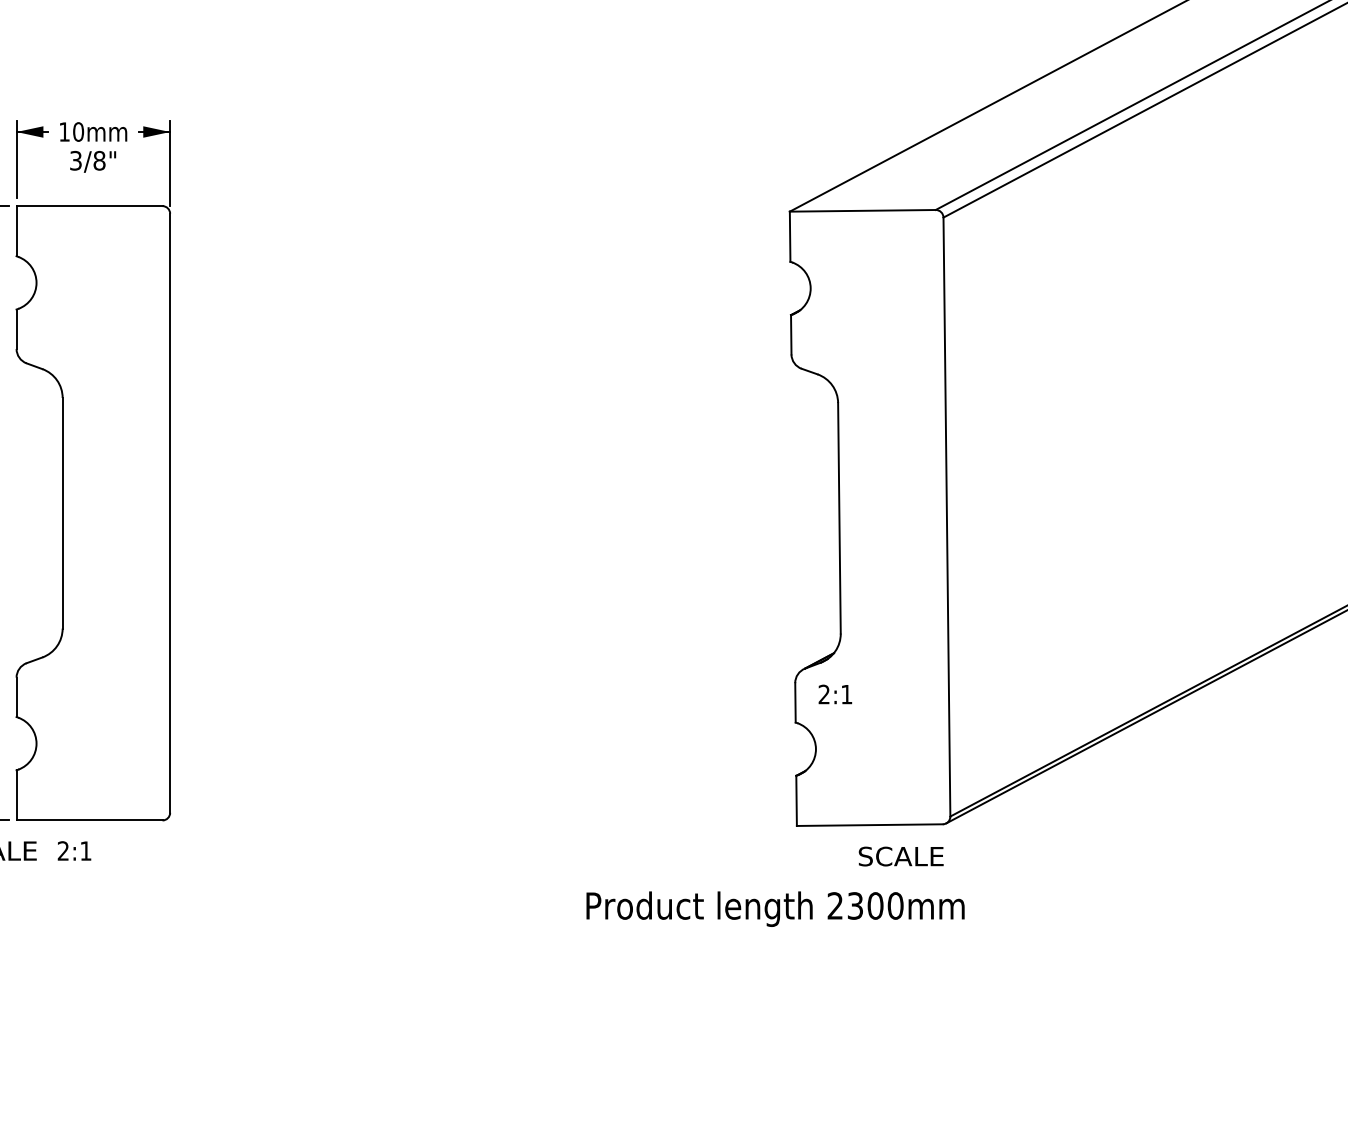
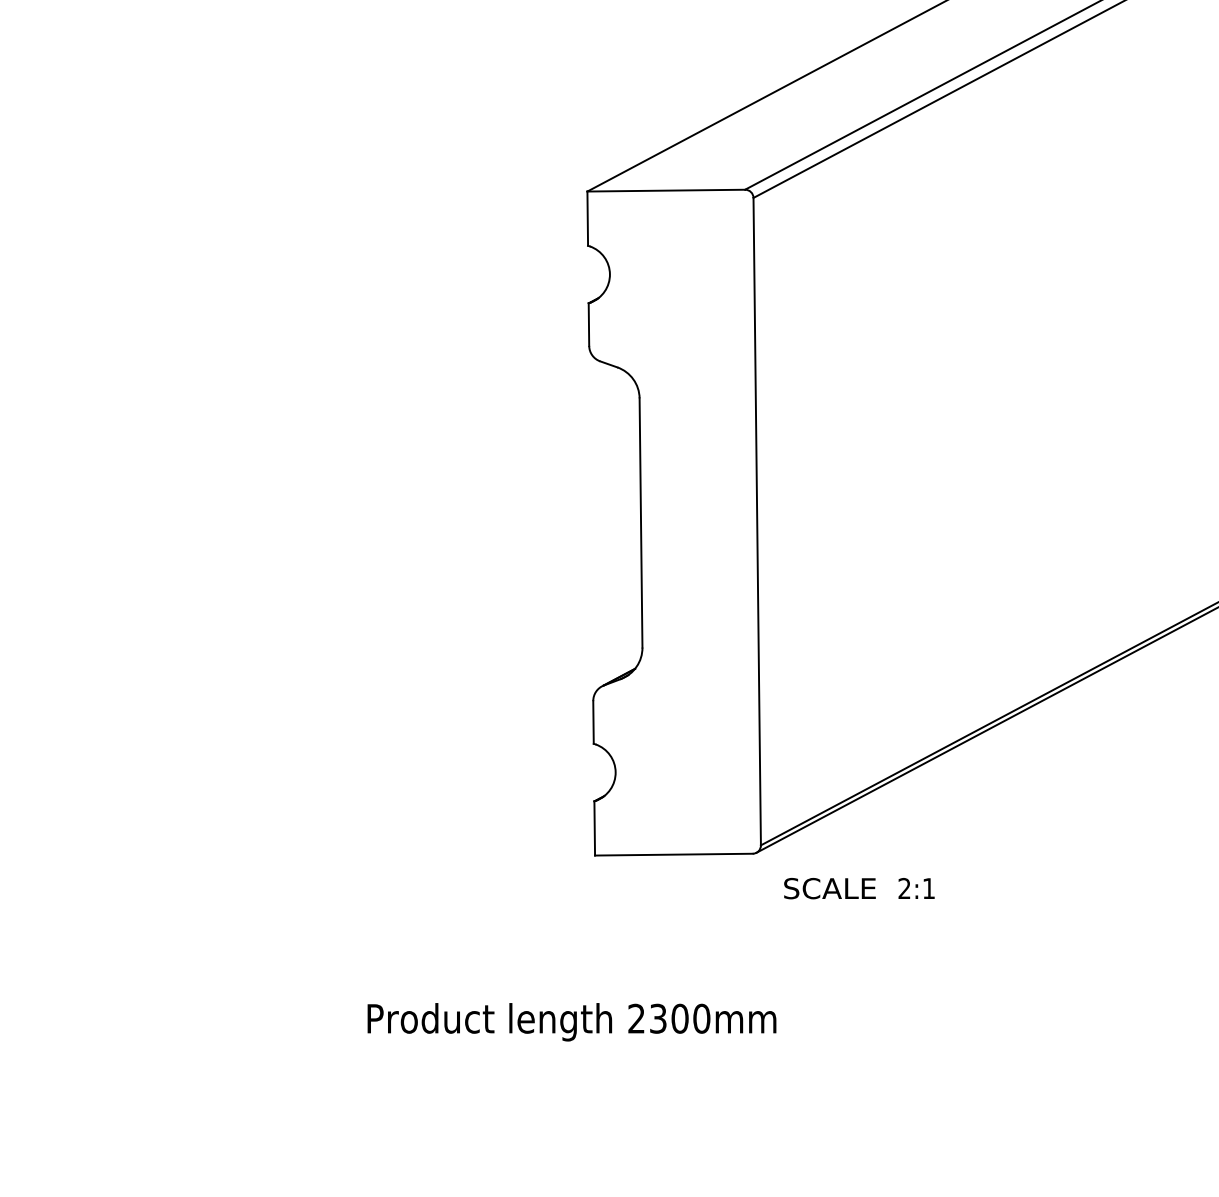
text: (835, 694) -> (916, 888), moved
text: (900, 856) -> (829, 888), moved
text: (775, 908) -> (571, 1021), moved

